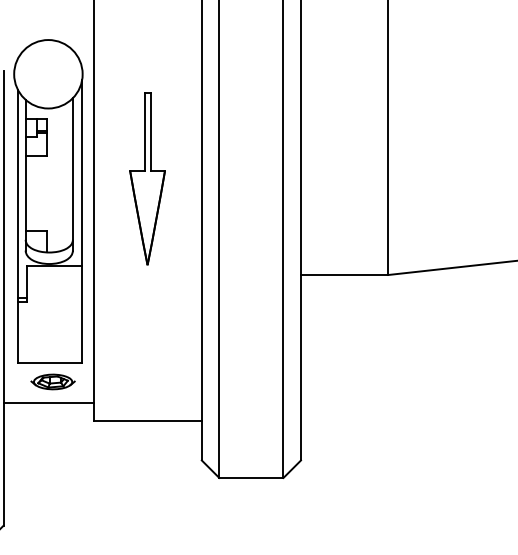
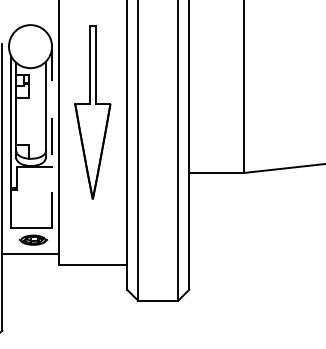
part: (146, 178) -> (92, 112), size x1.6
line: (81, 220) -> (51, 138), solid -> dashed

